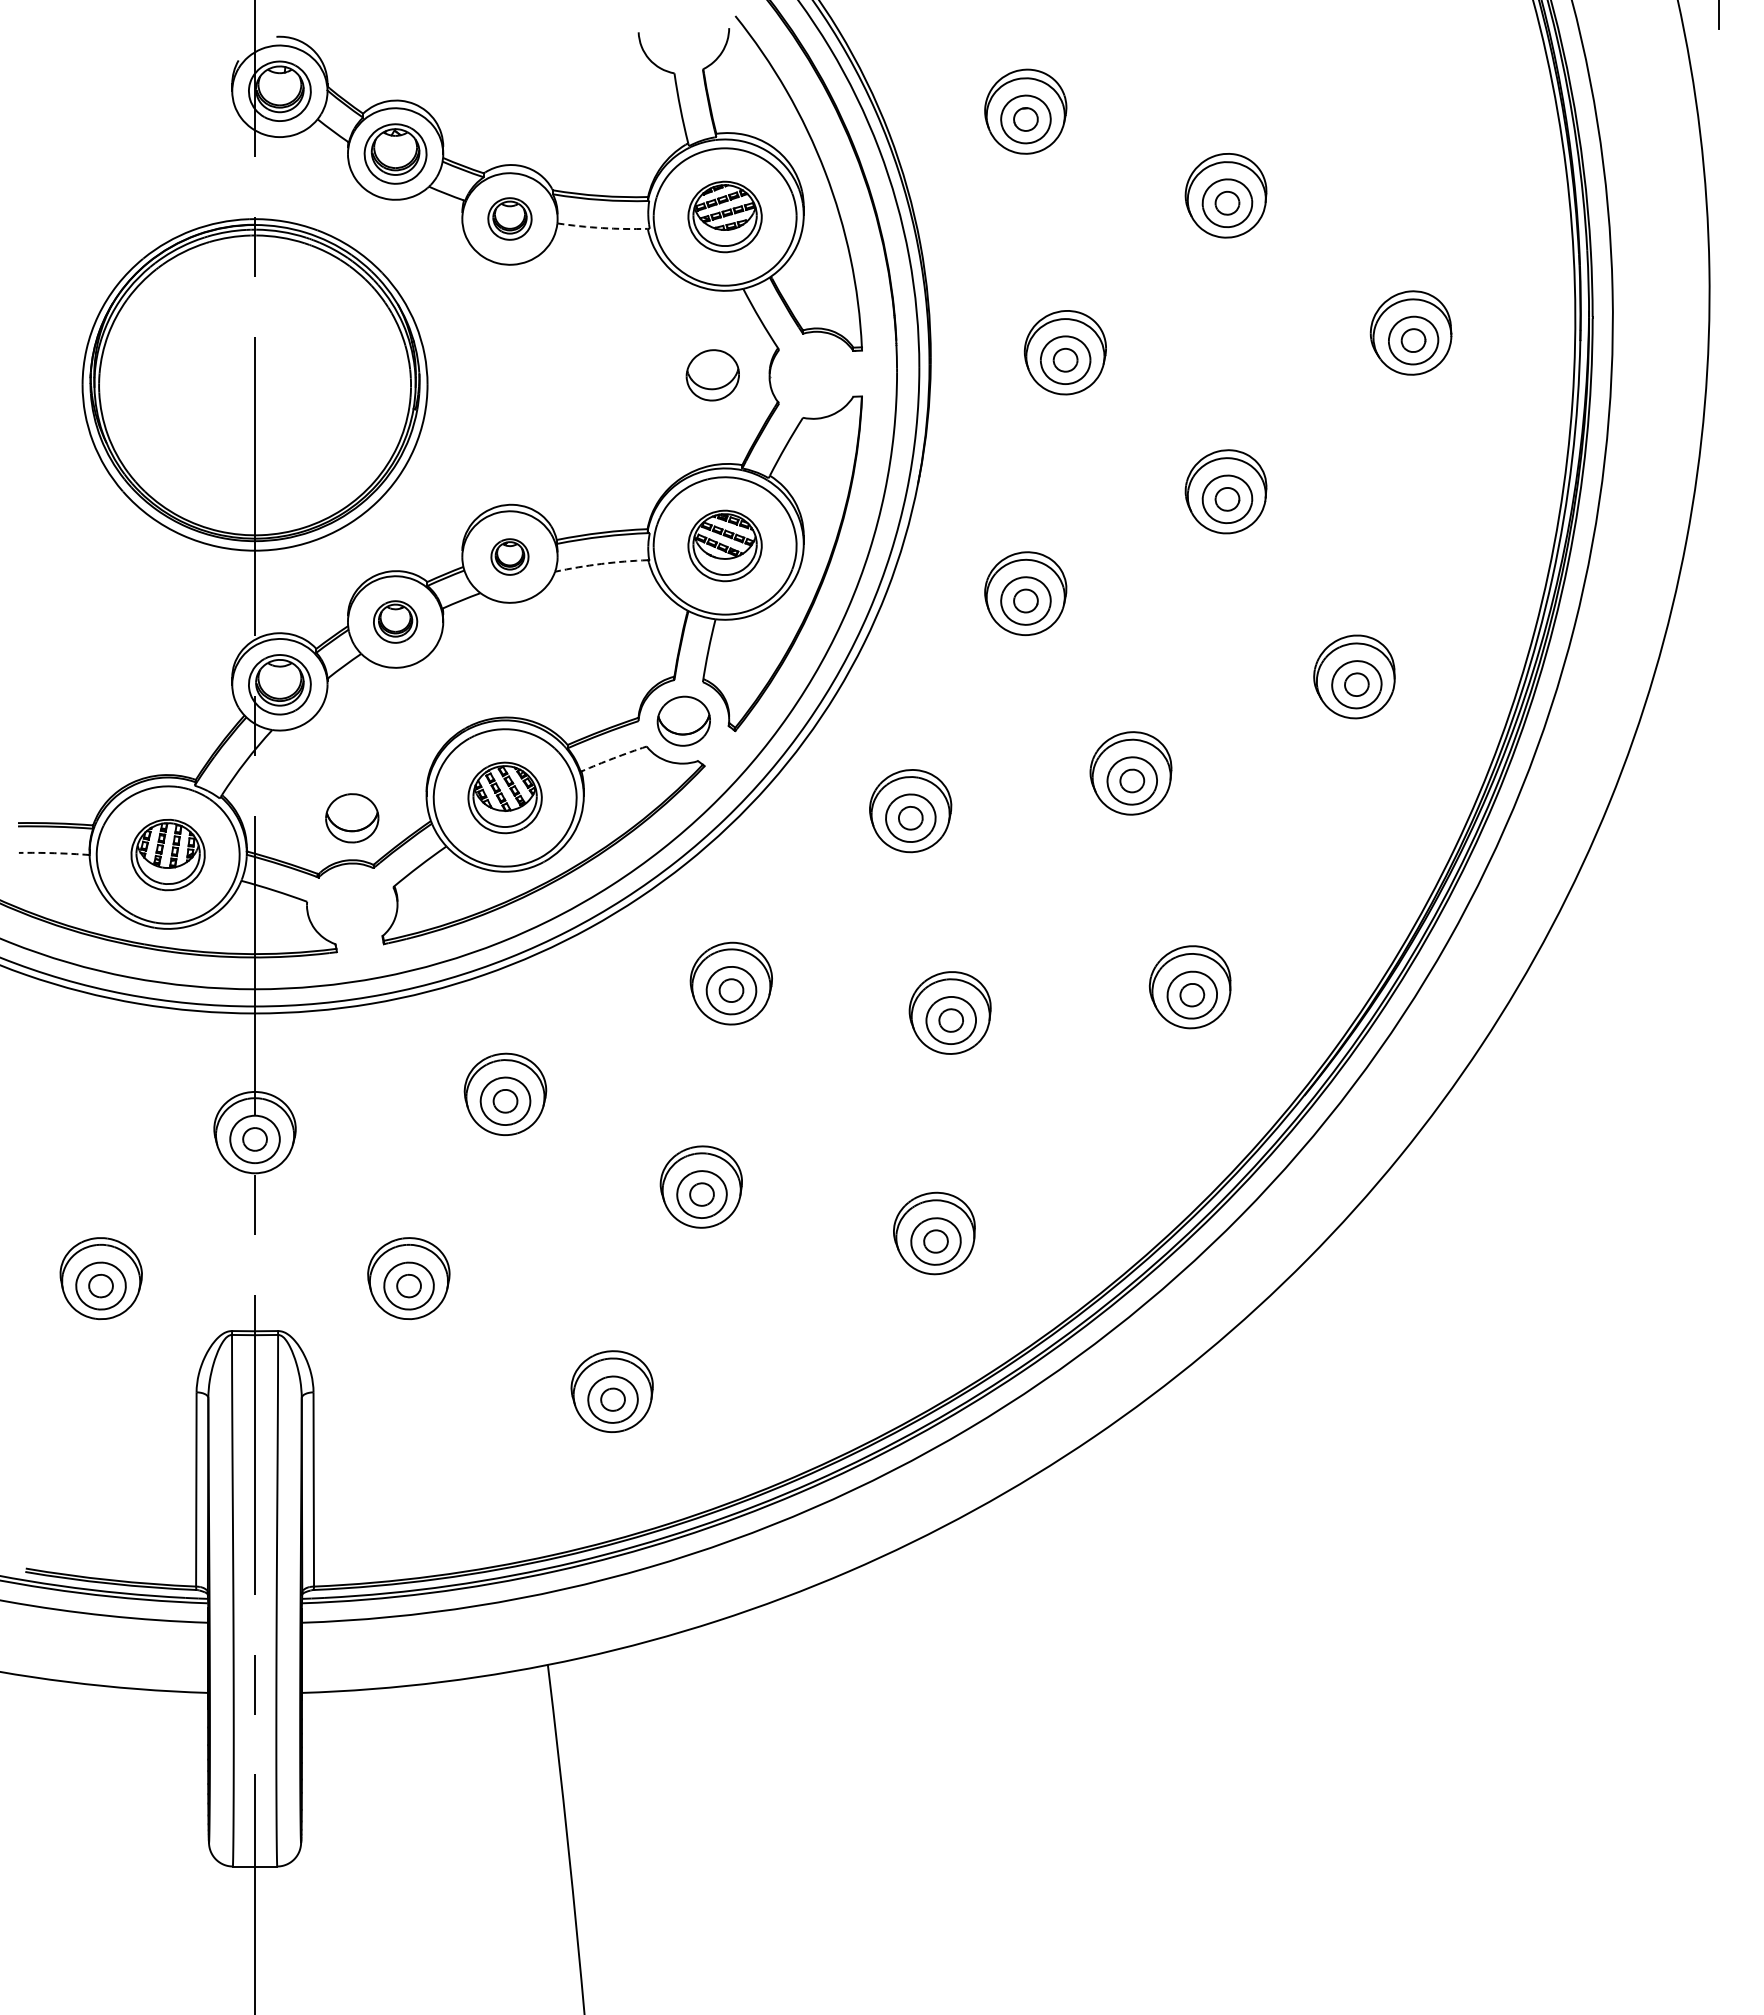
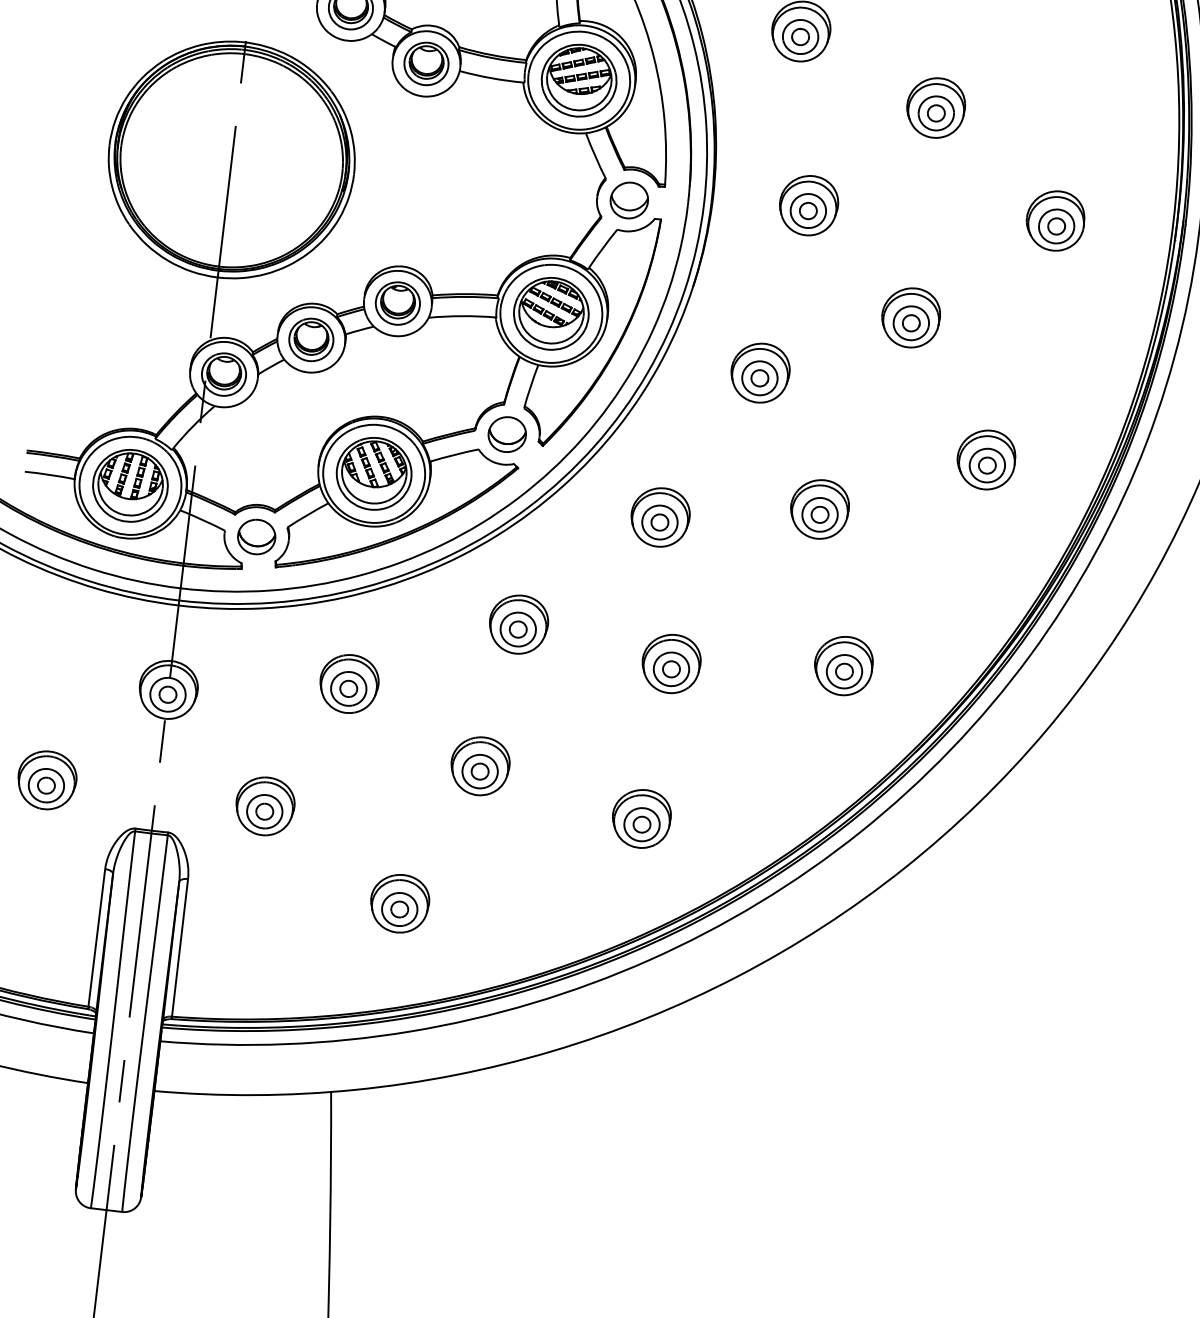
part: (724, 216) -> (578, 80), size x1.43
part: (509, 218) -> (426, 63), size x1.43
arc: (602, 228) -> (491, 78), dashed -> solid
part: (712, 375) -> (629, 200), moved
part: (724, 545) -> (550, 313), size x1.43
part: (509, 556) -> (397, 303), size x1.67
arc: (601, 563) -> (462, 315), dashed -> solid
part: (395, 621) -> (311, 339), size x1.43
arc: (613, 758) -> (454, 455), dashed -> solid
part: (504, 797) -> (373, 473), size x1.43
part: (352, 818) -> (256, 537), moved
arc: (54, 853) -> (50, 475), dashed -> solid
part: (167, 854) -> (130, 485), size x1.43

